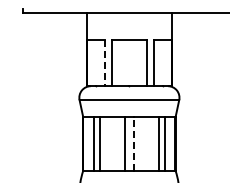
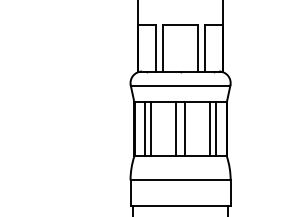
line: (105, 63) -> (156, 48), dashed -> solid
line: (134, 144) -> (185, 129), dashed -> solid

